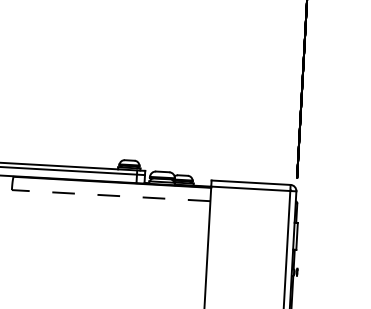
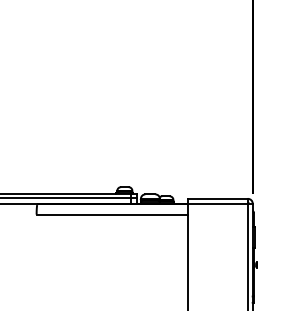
line: (111, 195) -> (112, 214), dashed -> solid

